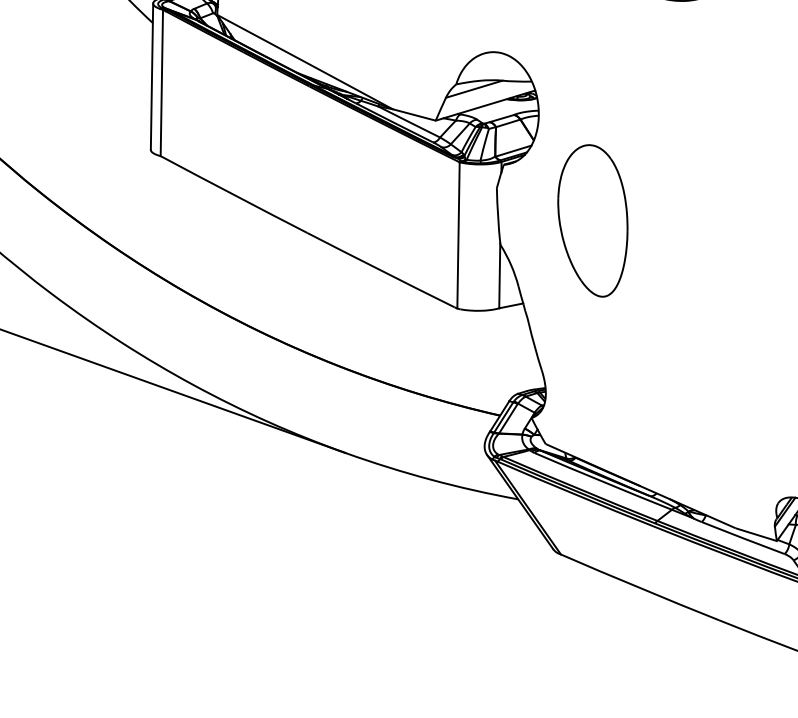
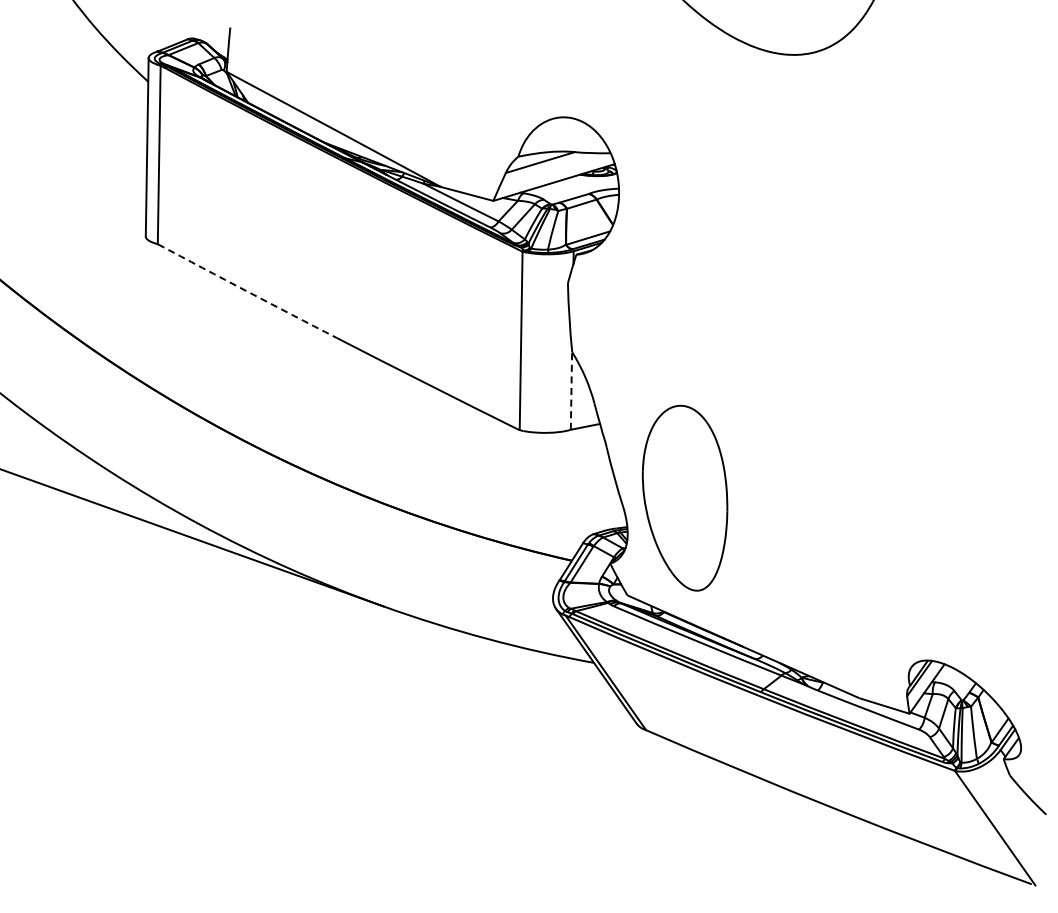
arc: (234, 194) -> (247, 291), solid -> dashed
part: (592, 220) -> (684, 497), moved
line: (499, 276) -> (571, 390), solid -> dashed

